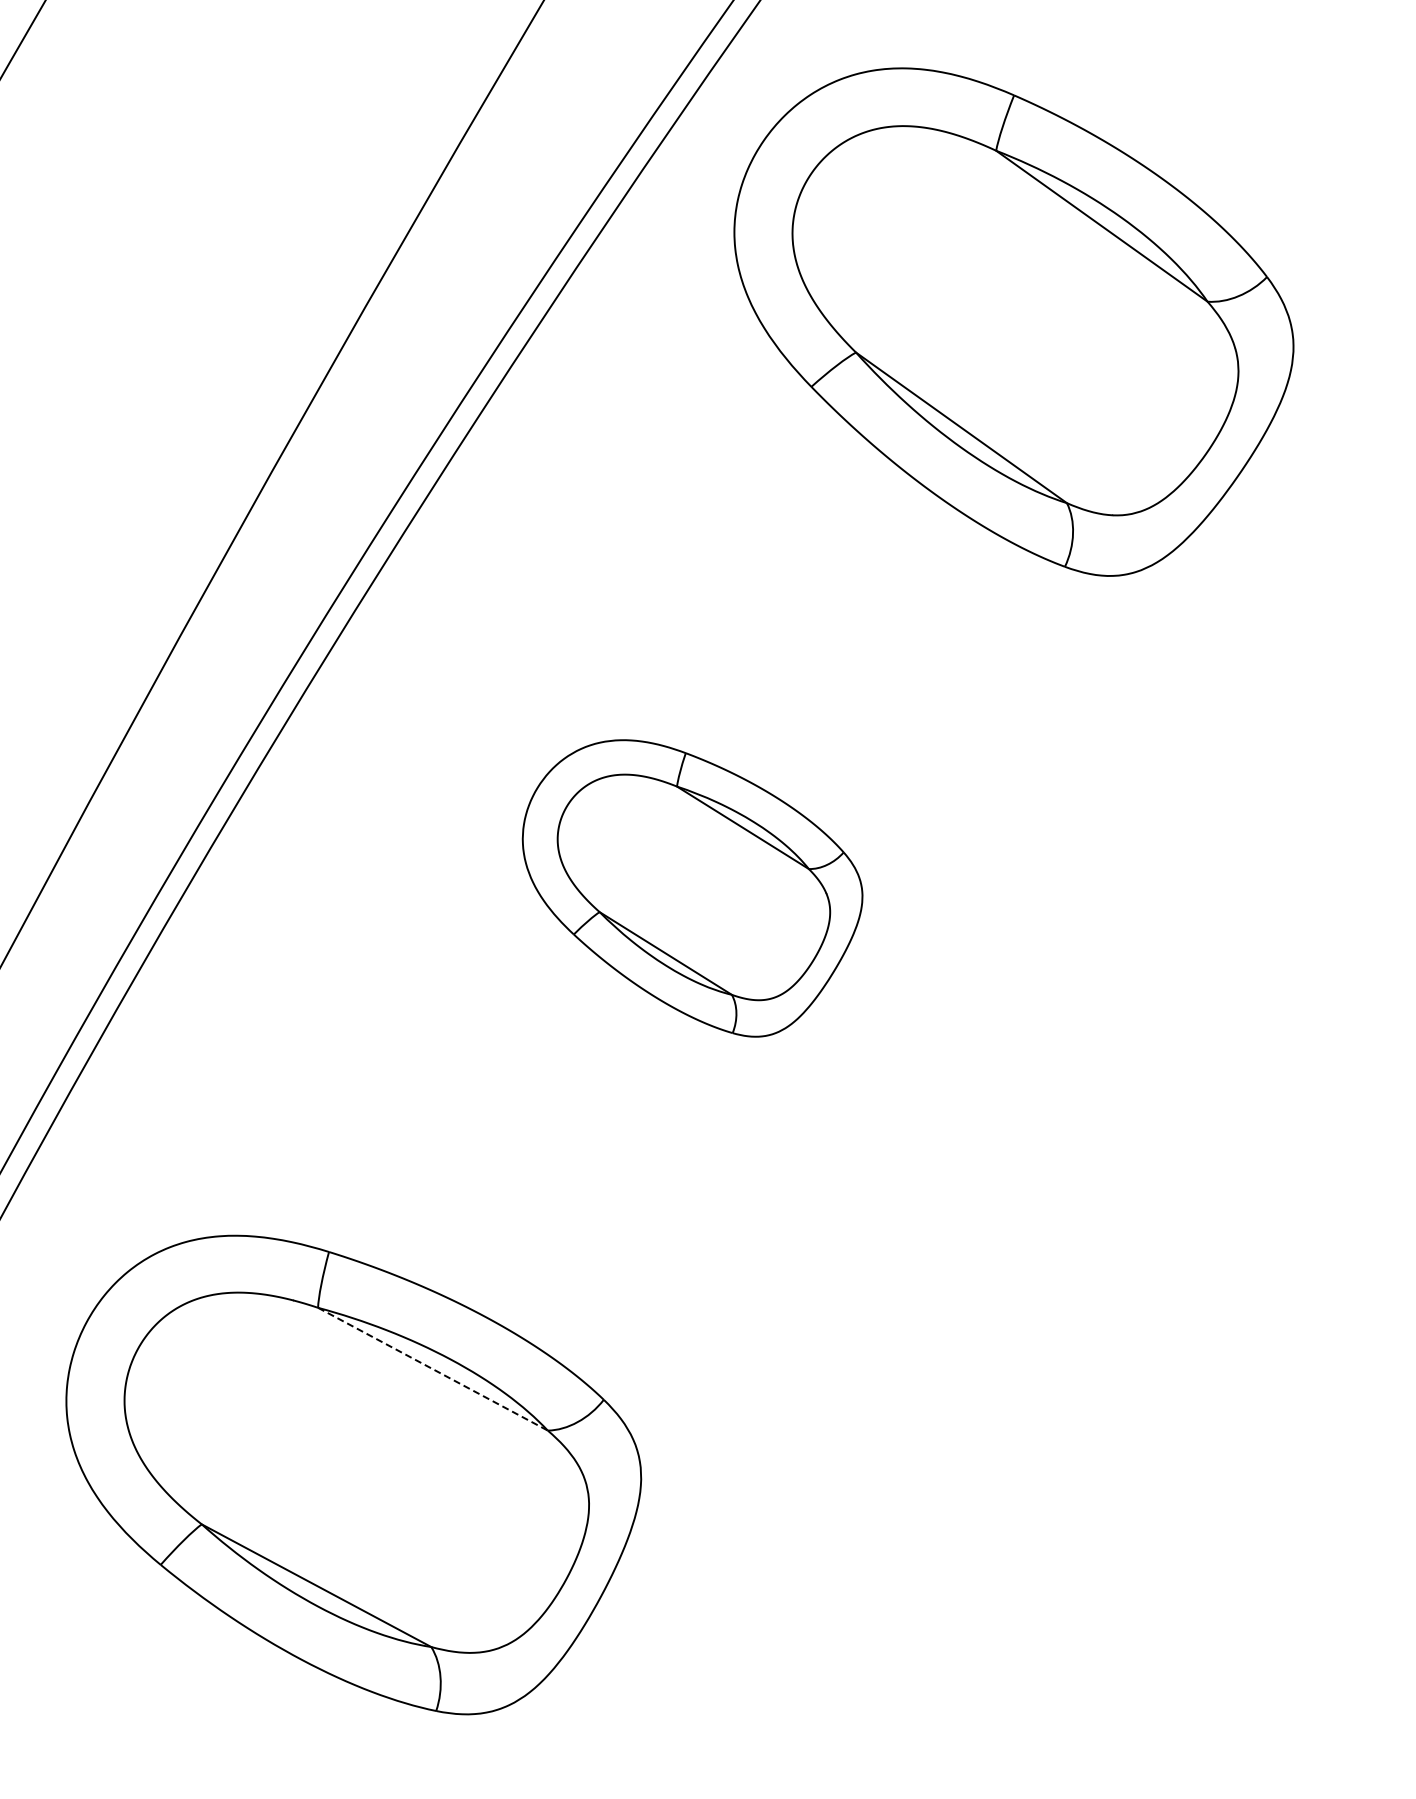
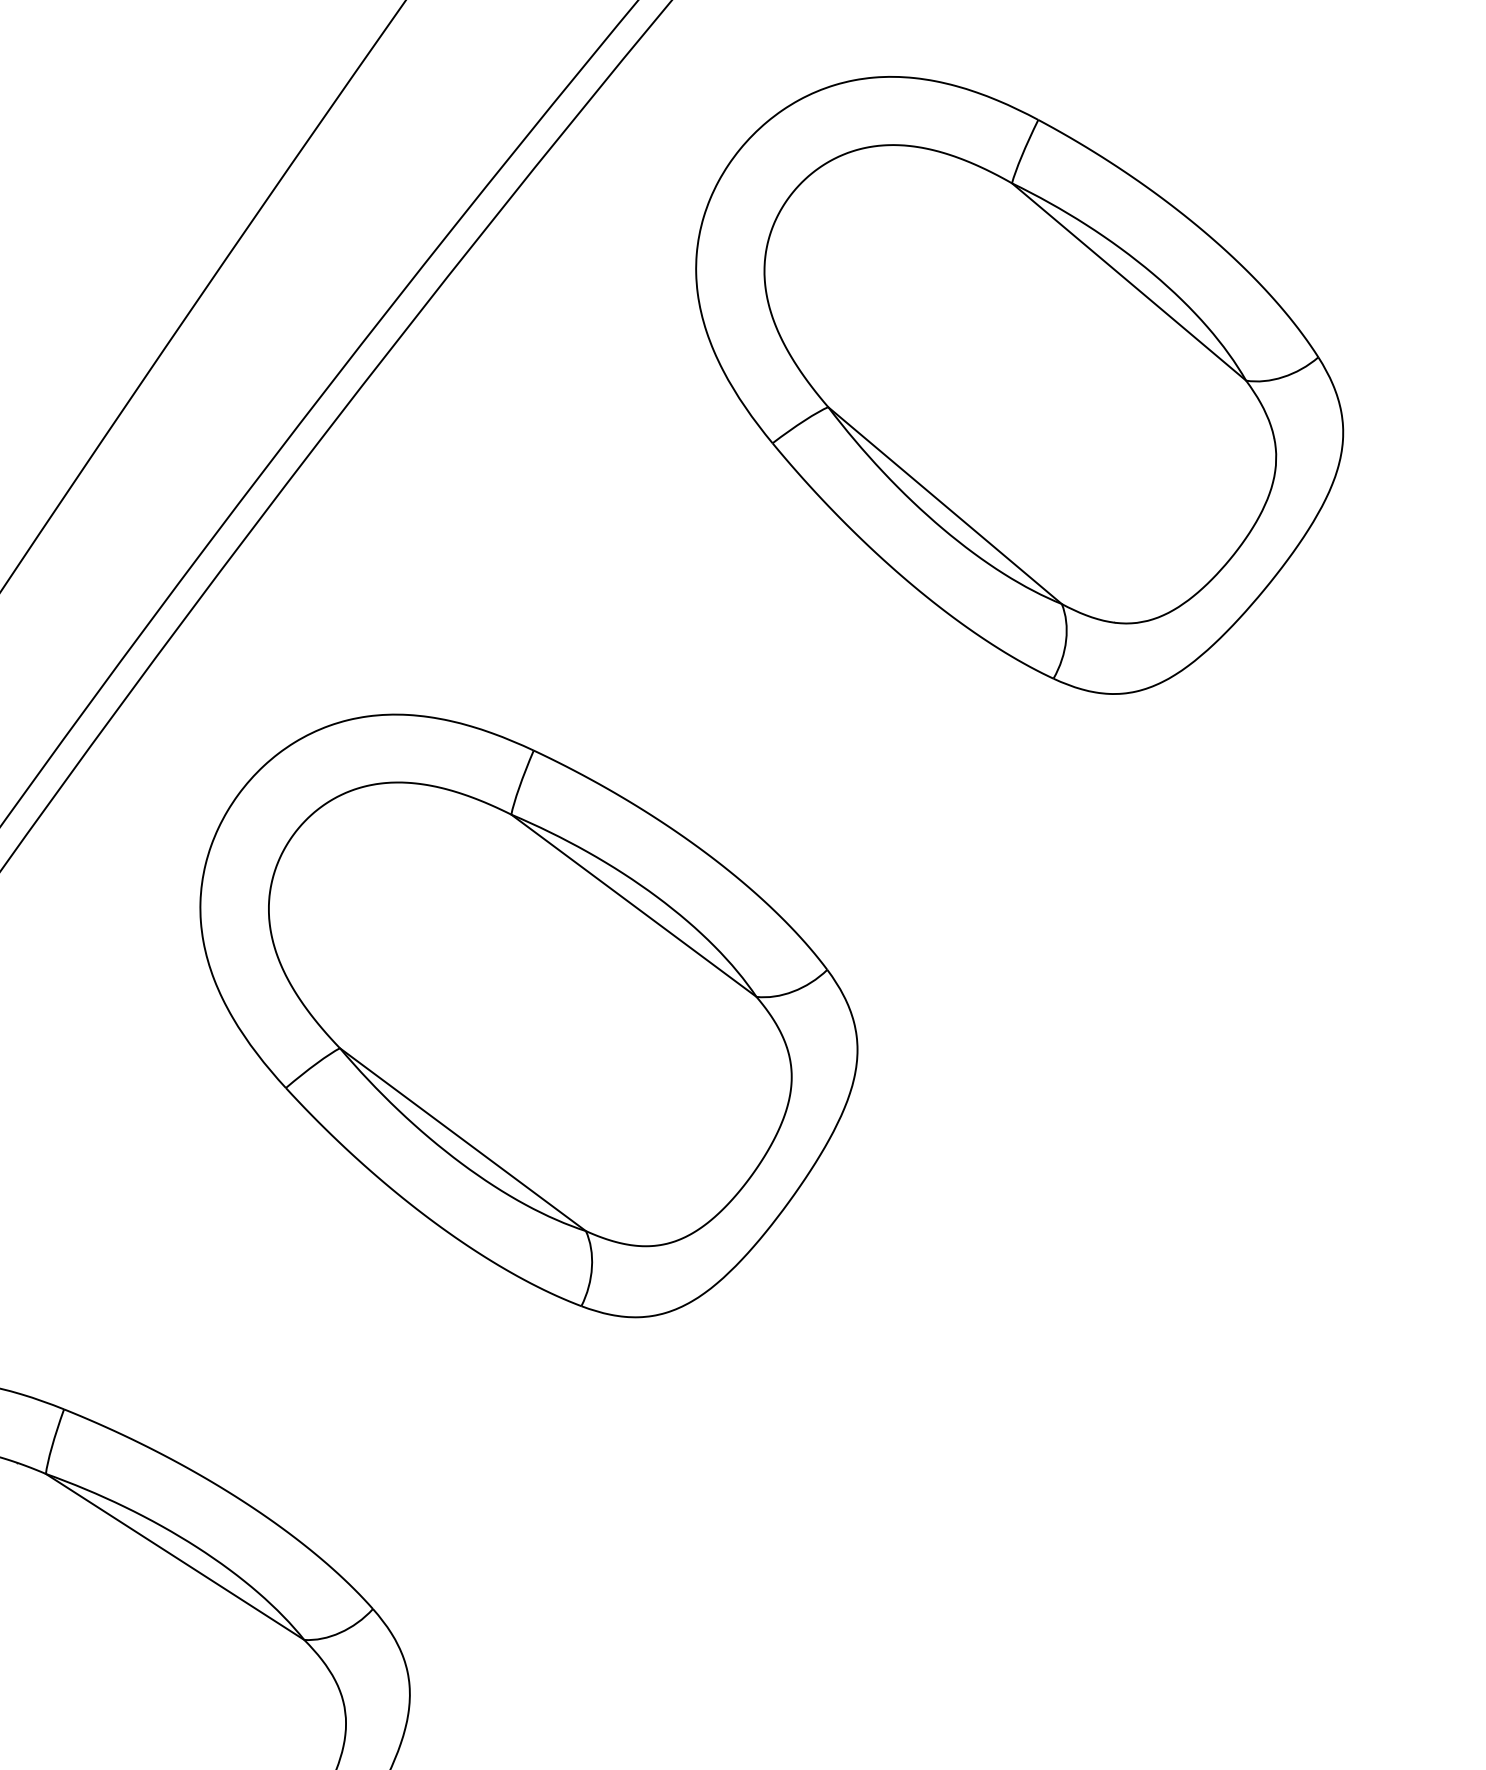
part: (1013, 321) -> (1016, 385), moved
part: (692, 888) -> (525, 1016), size x1.67
line: (433, 1369) -> (175, 1557), dashed -> solid

